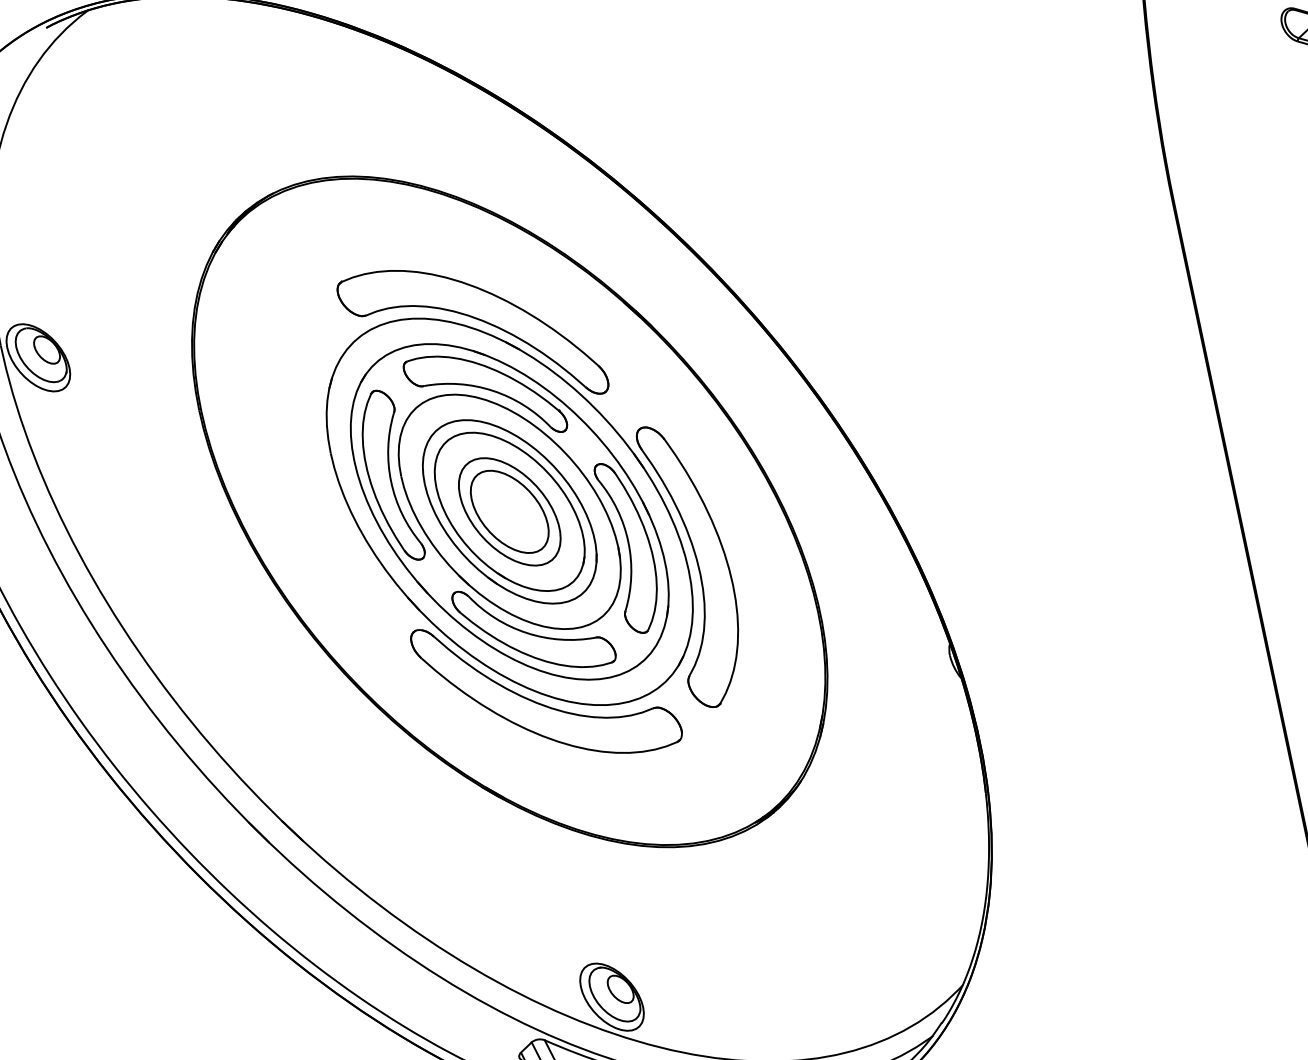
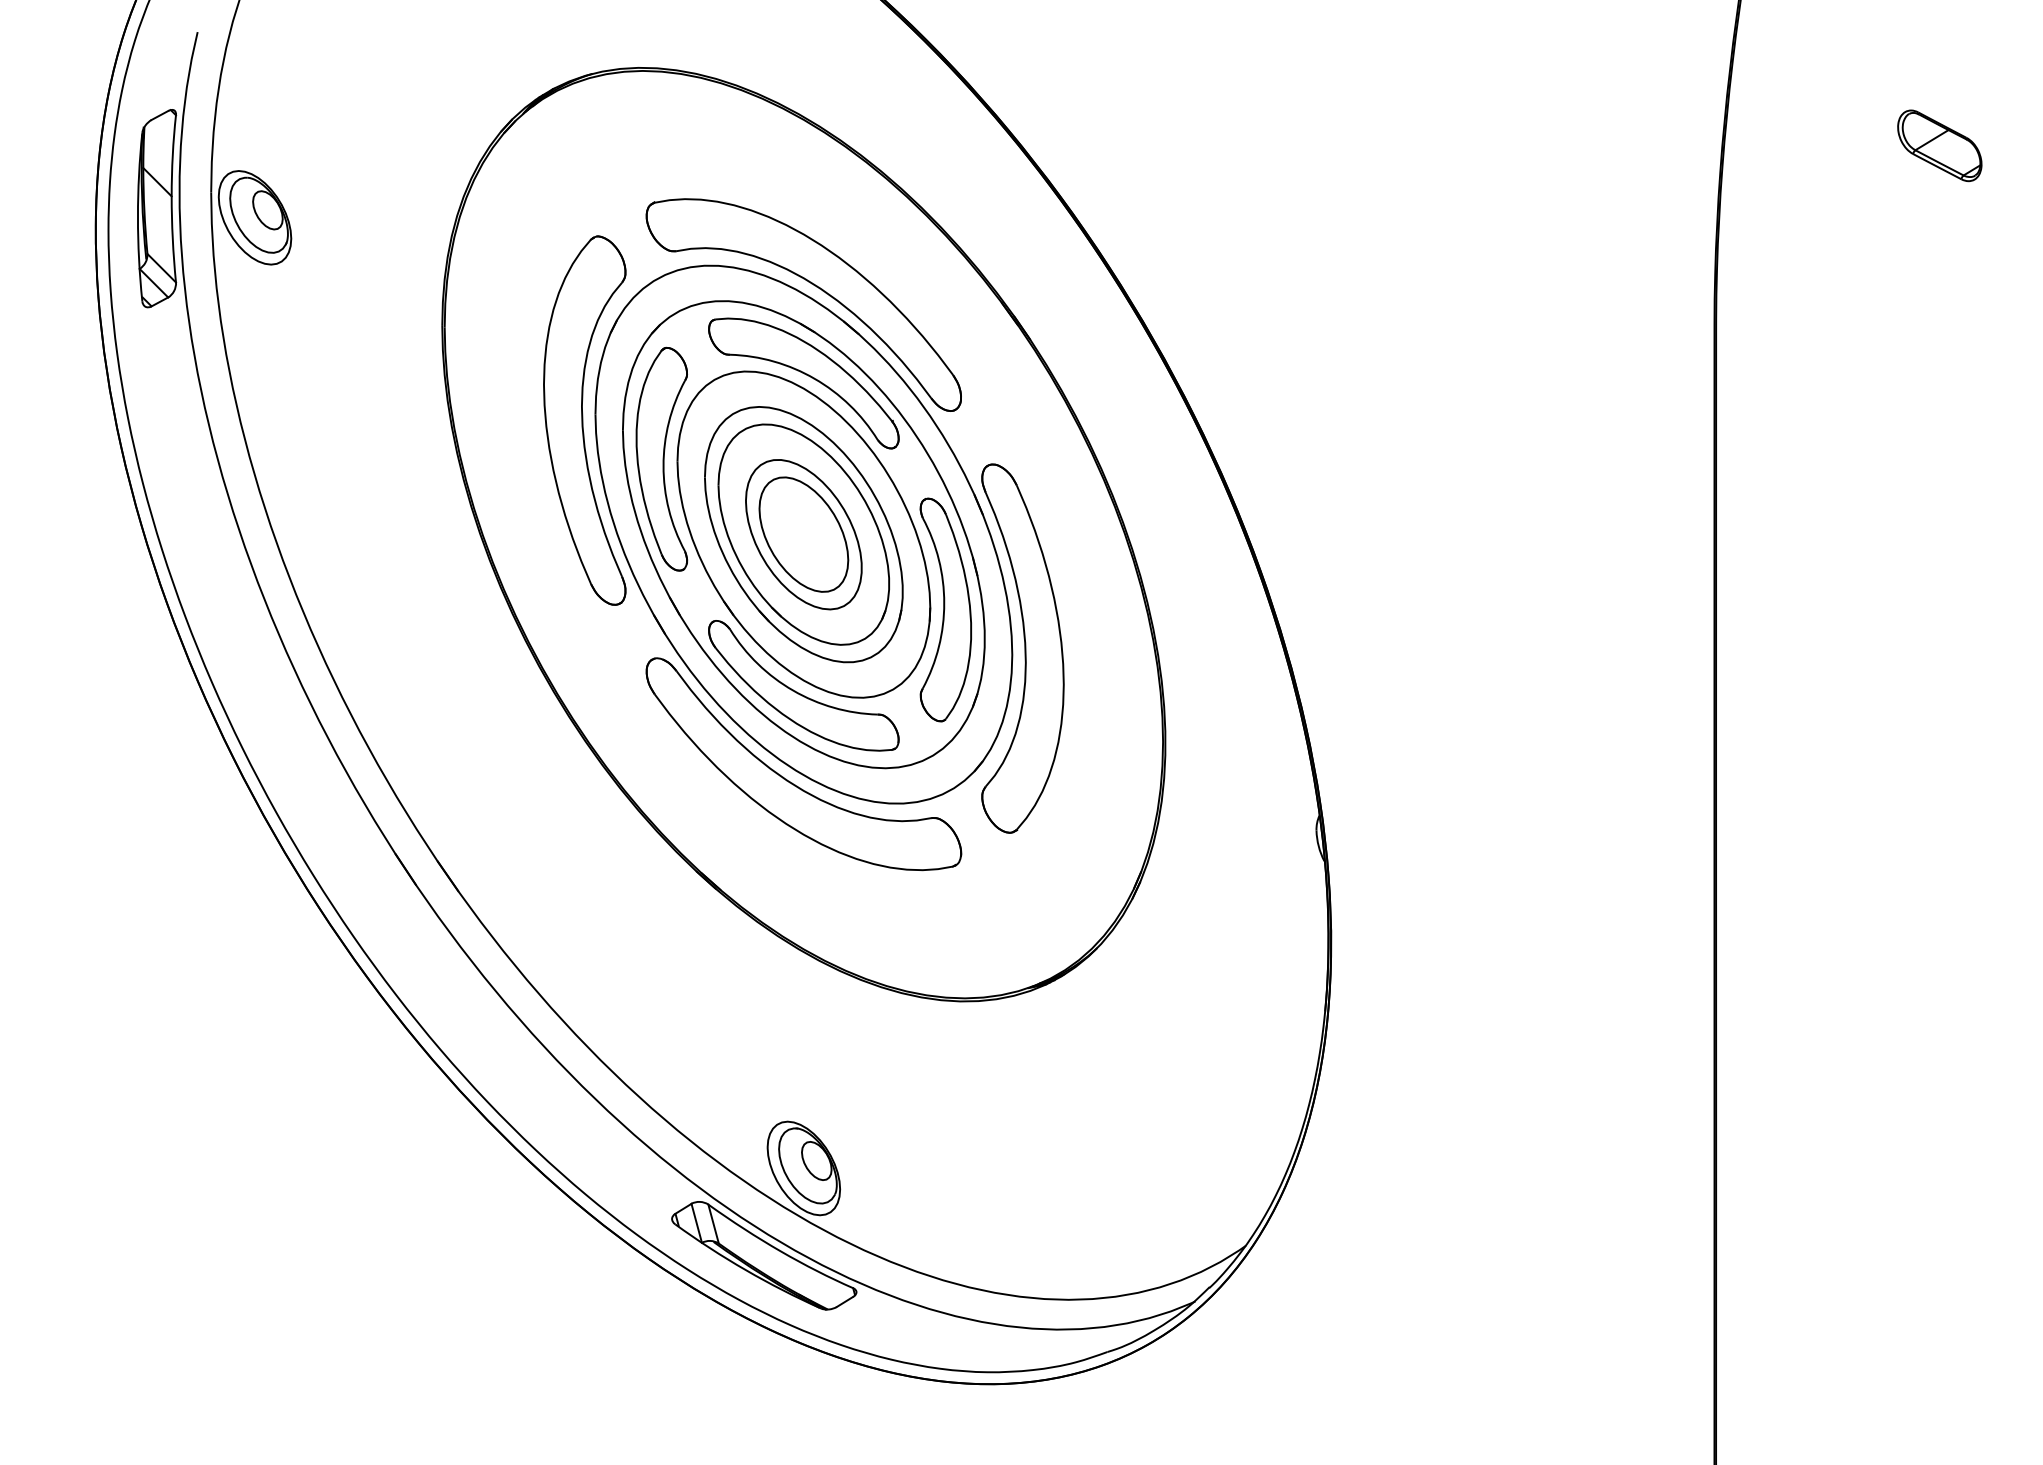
part: (323, 459) -> (584, 420), added

